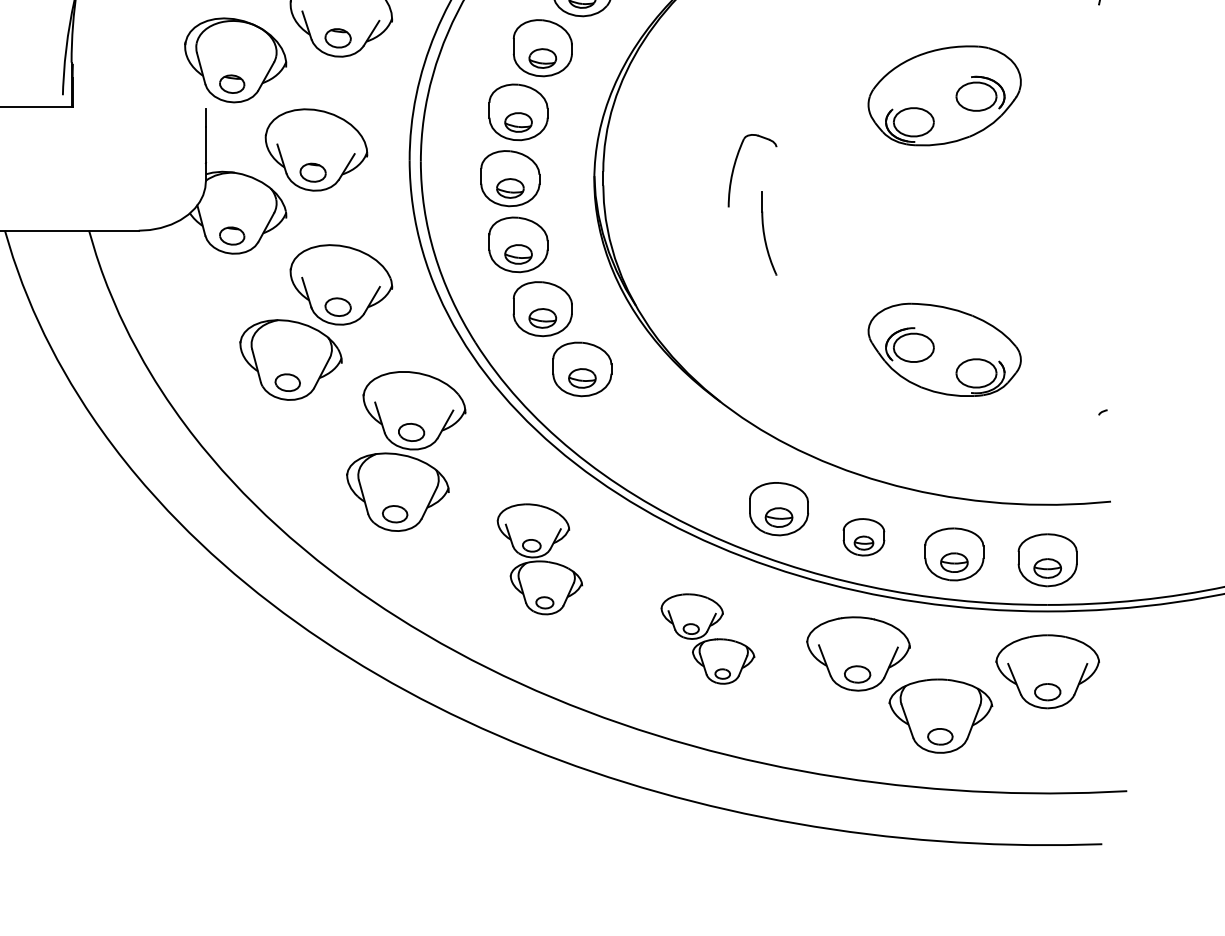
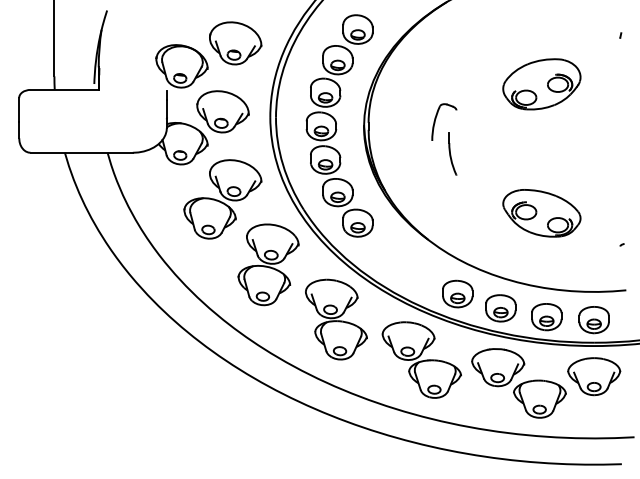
part: (863, 537) -> (500, 308), size x1.43
part: (540, 559) -> (336, 319), size x1.43
part: (707, 637) -> (421, 359), size x1.67

